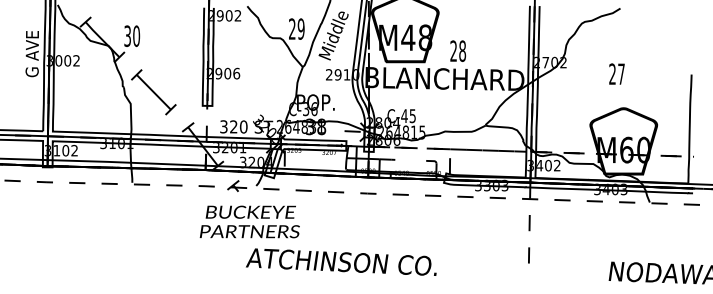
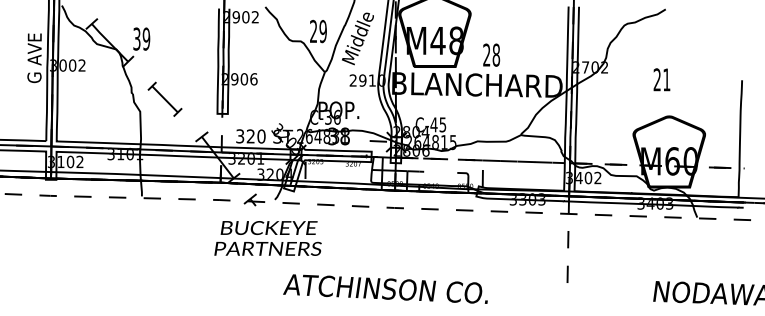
text: (136, 36) -> (146, 39), 30 -> 39
text: (621, 73) -> (666, 79), 27 -> 21
part: (153, 92) -> (164, 99), size x0.7
text: (341, 261) -> (385, 288), moved

